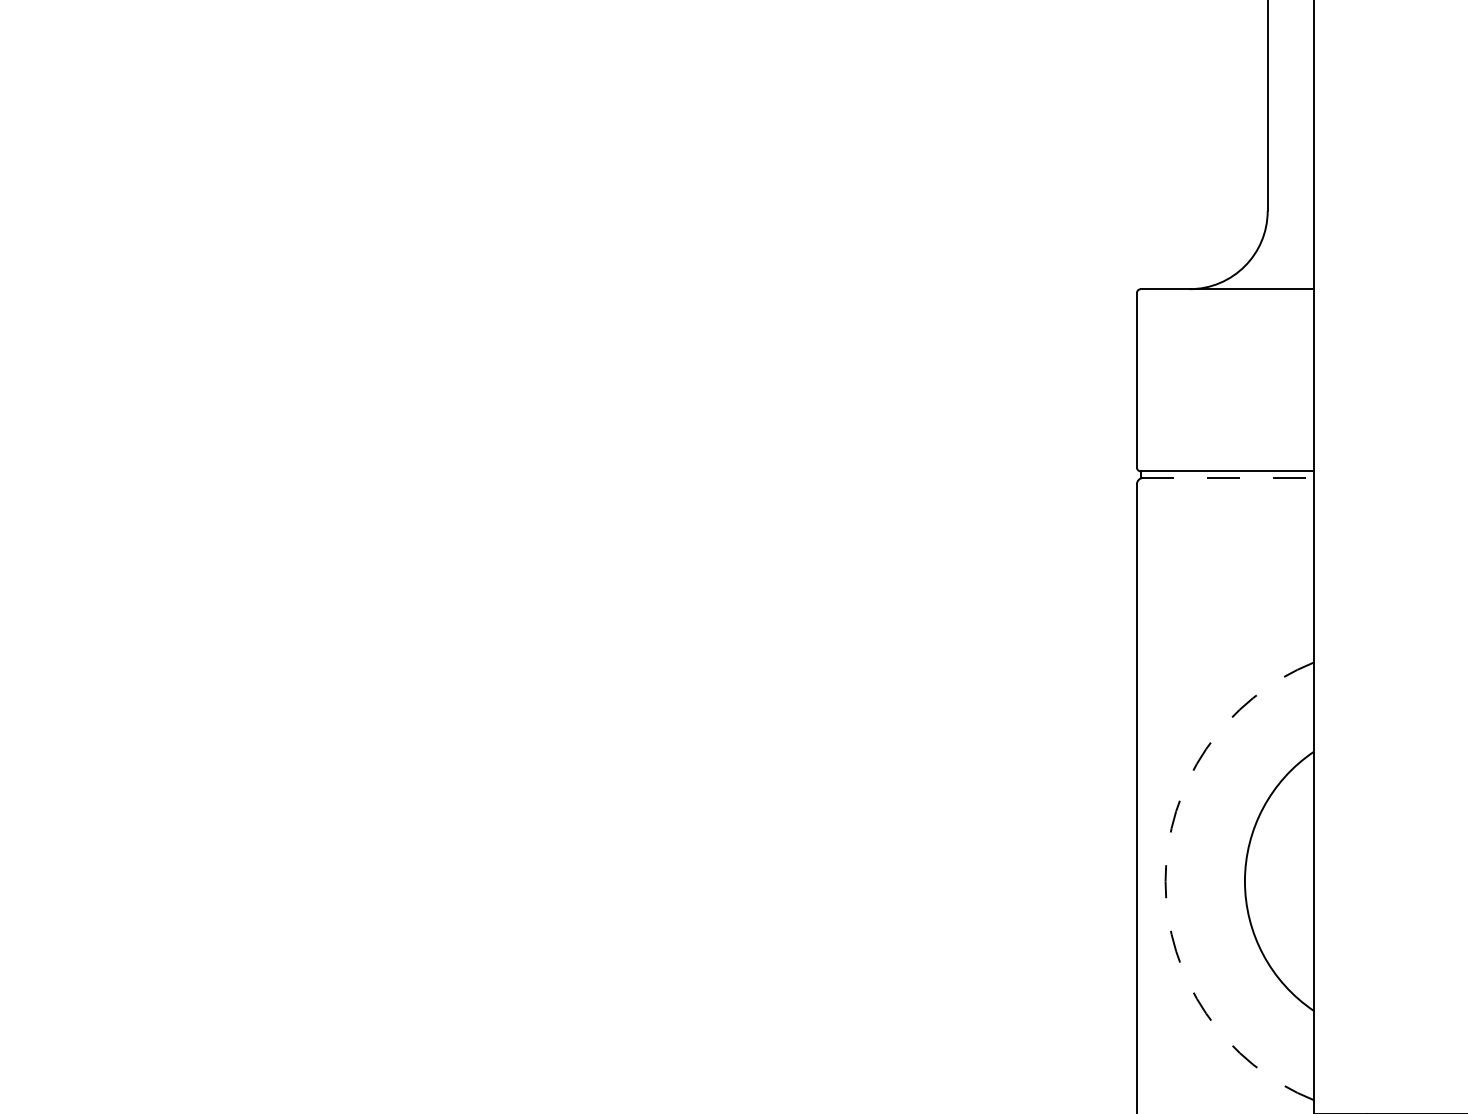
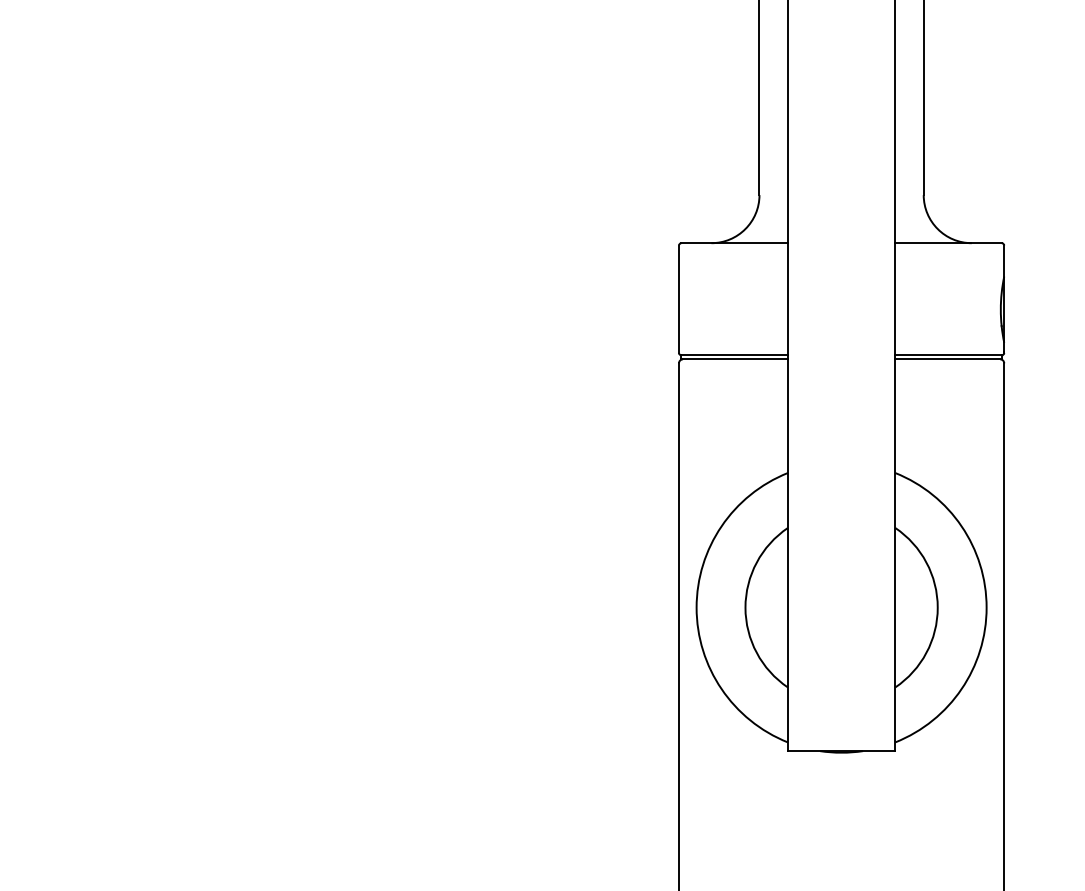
line: (1228, 478) -> (735, 359), dashed -> solid
arc: (1165, 881) -> (696, 607), dashed -> solid

